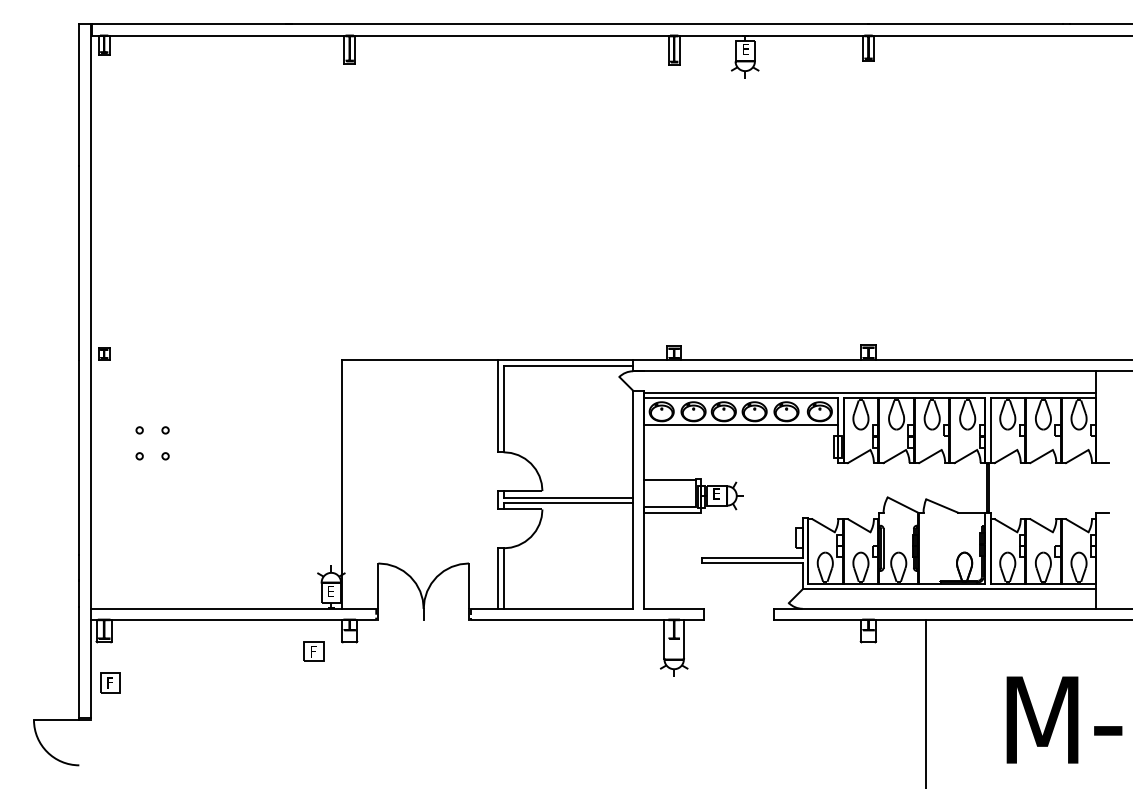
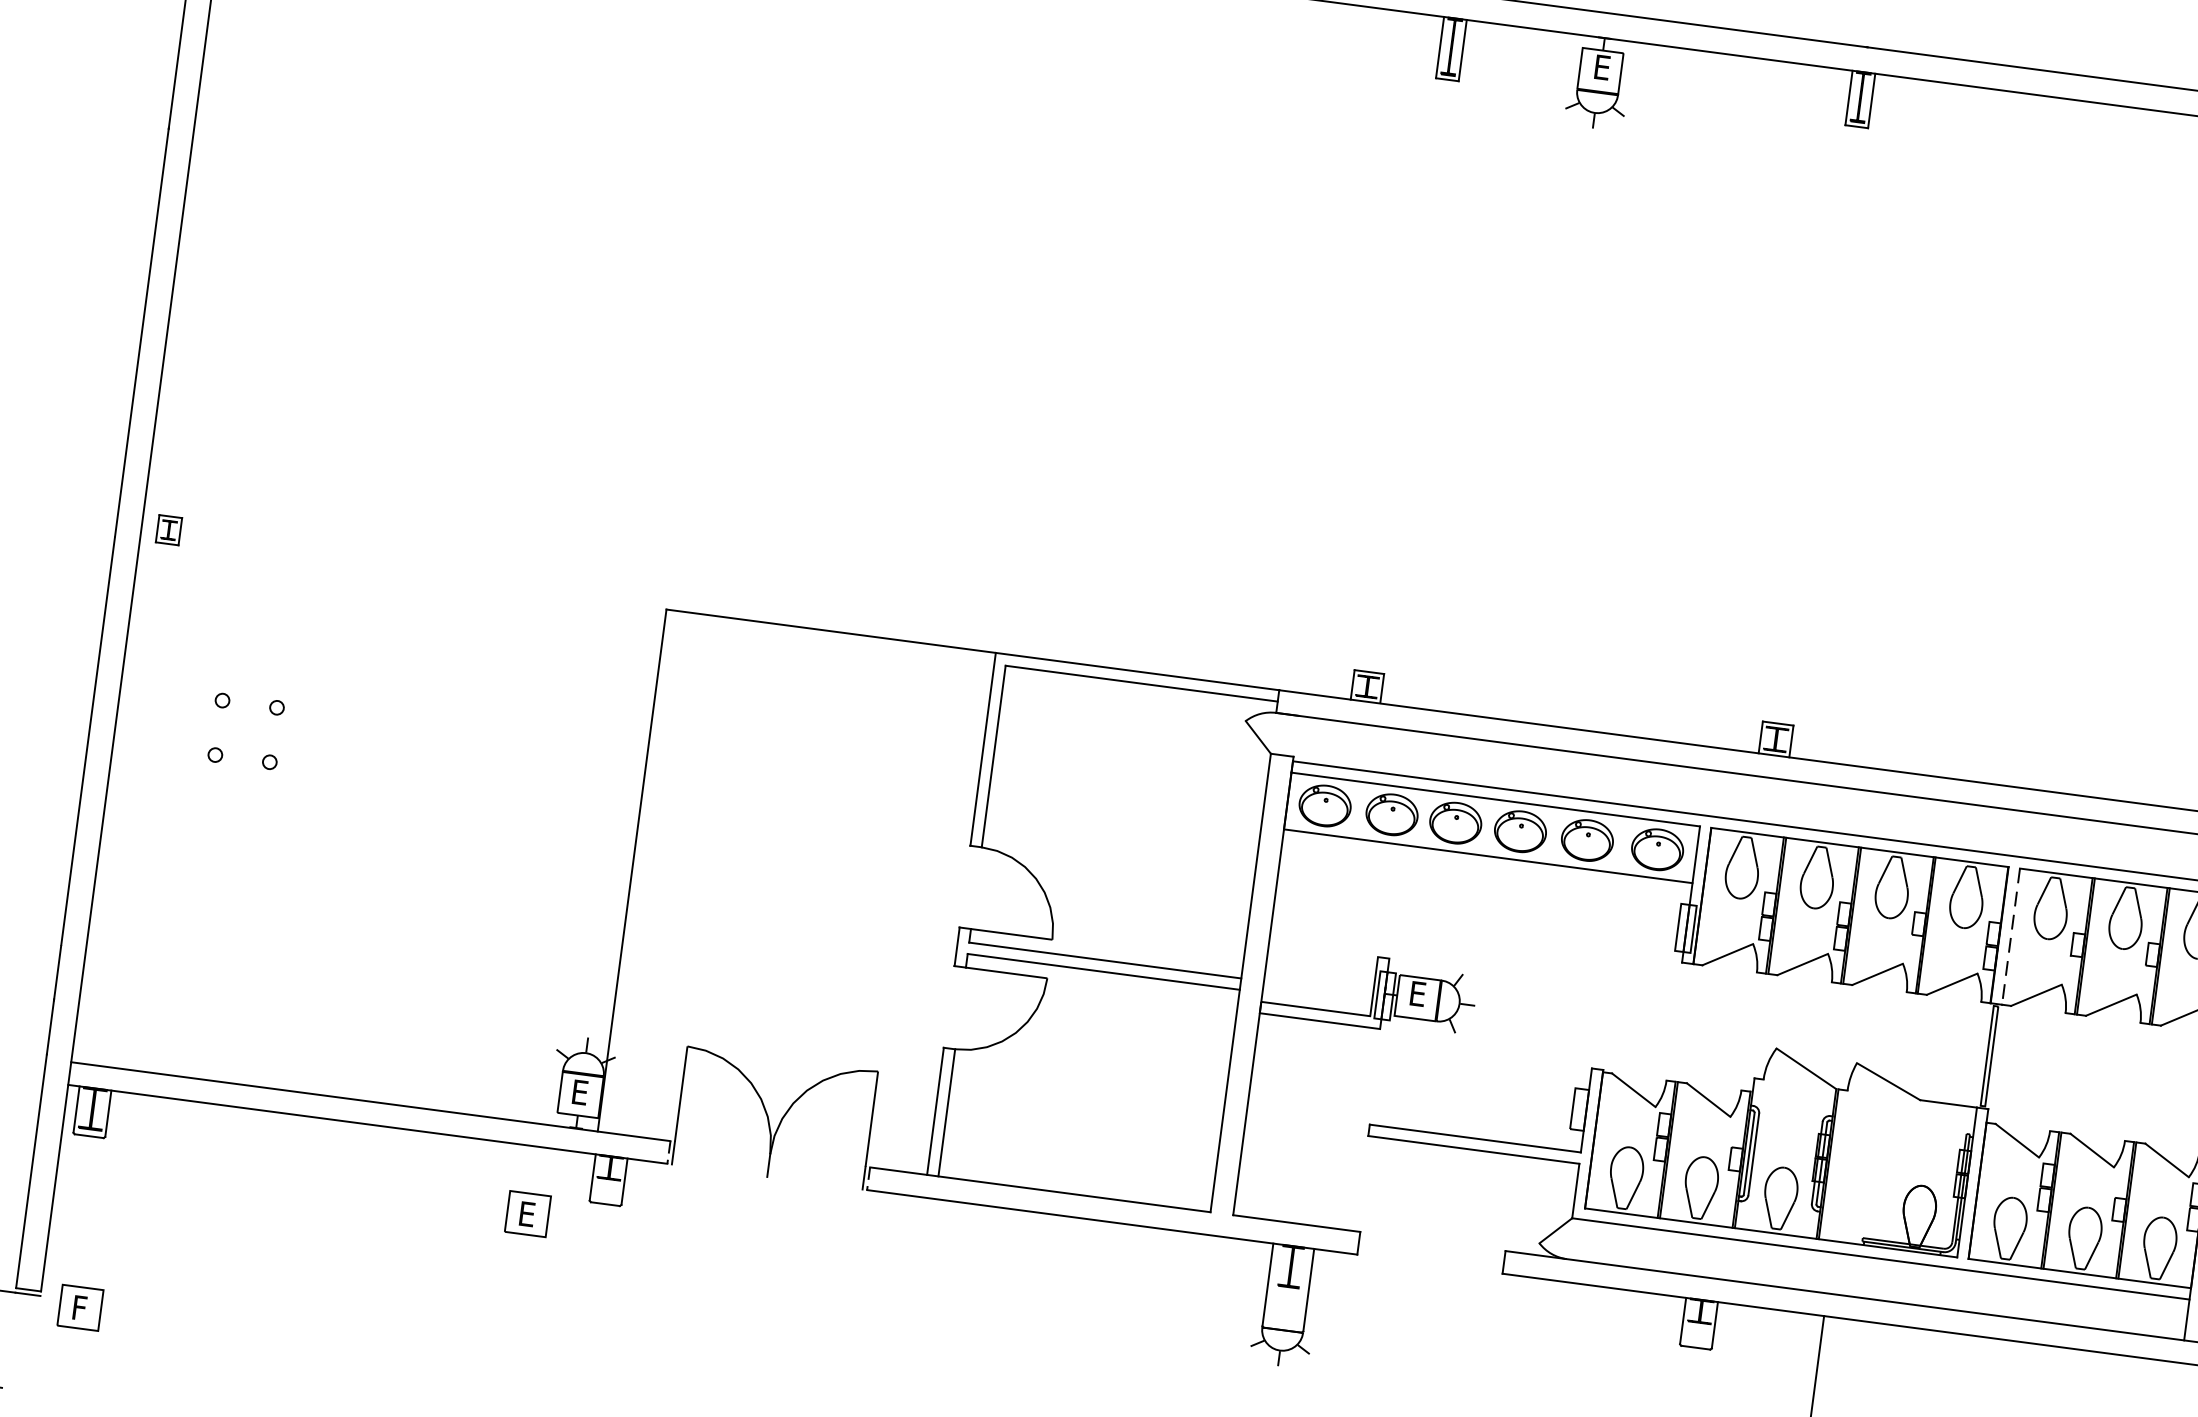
line: (990, 431) -> (2010, 938), solid -> dashed
line: (669, 480) -> (1322, 952), removed
text: (313, 651) -> (526, 1213), F -> E
part: (110, 682) -> (80, 1306), moved

